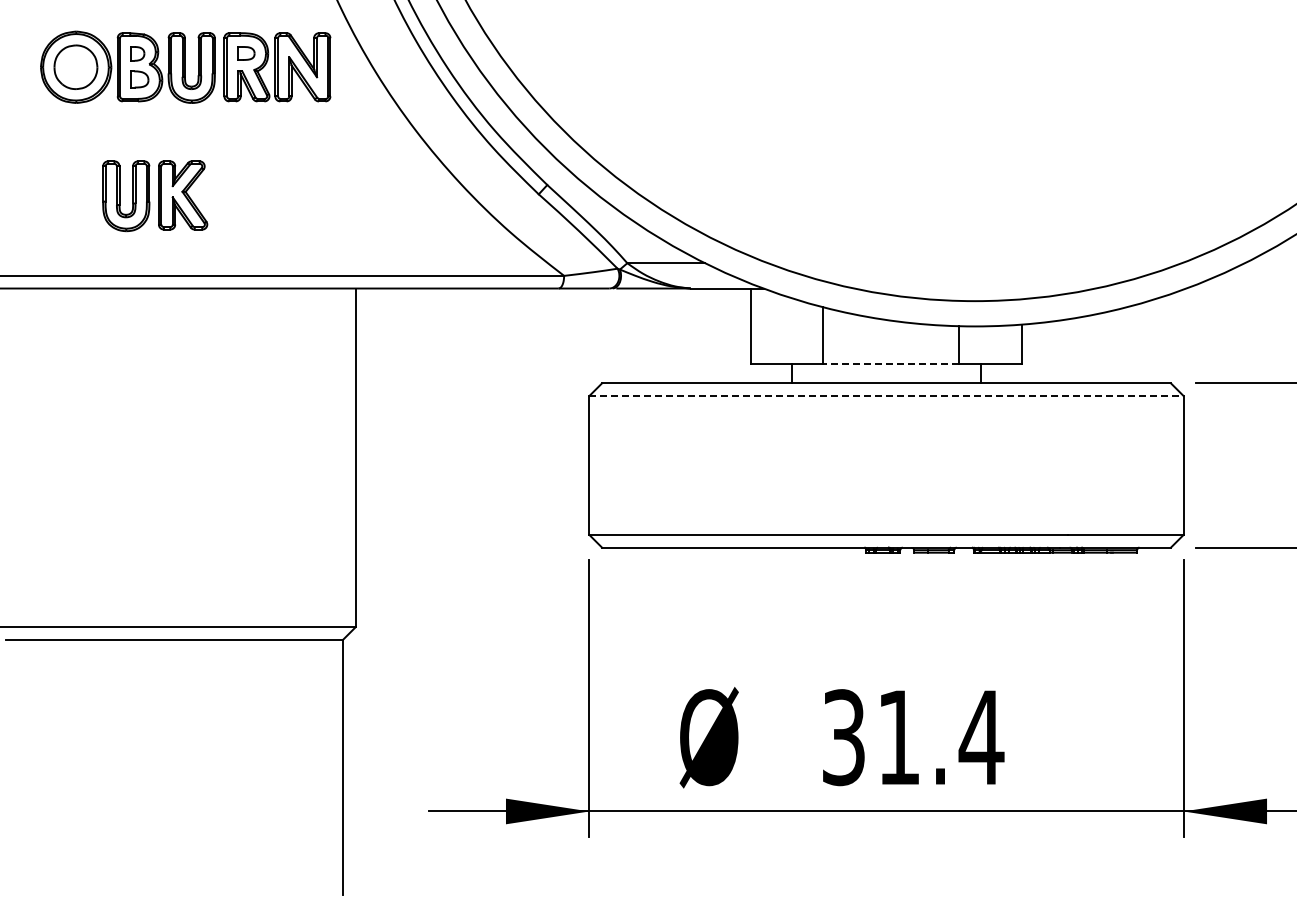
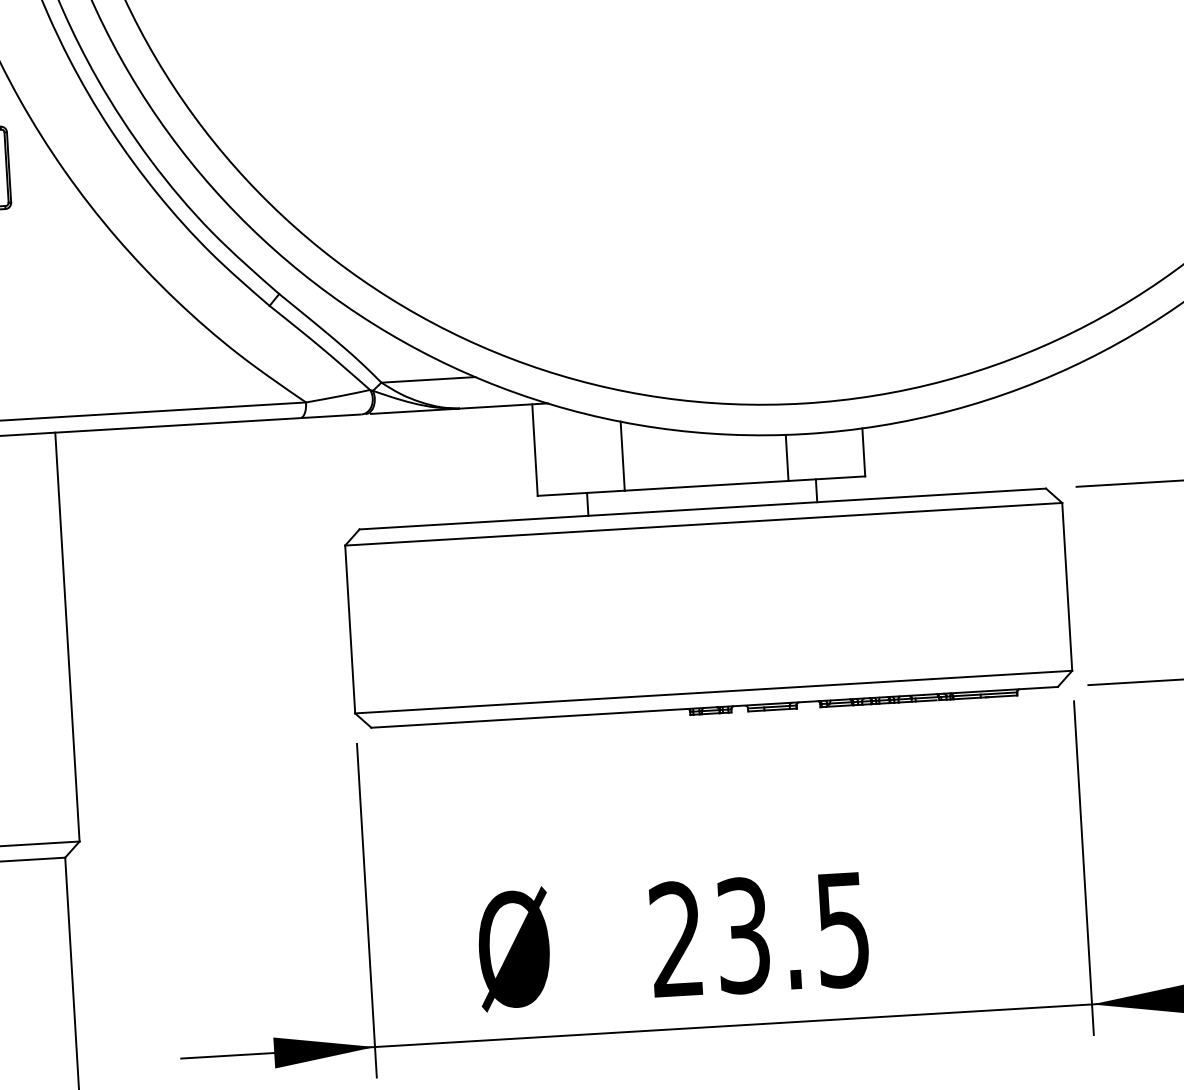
line: (890, 364) -> (706, 486), dashed -> solid
line: (887, 395) -> (704, 523), dashed -> solid
text: (913, 737) -> (760, 934), 31.4 -> 23.5

